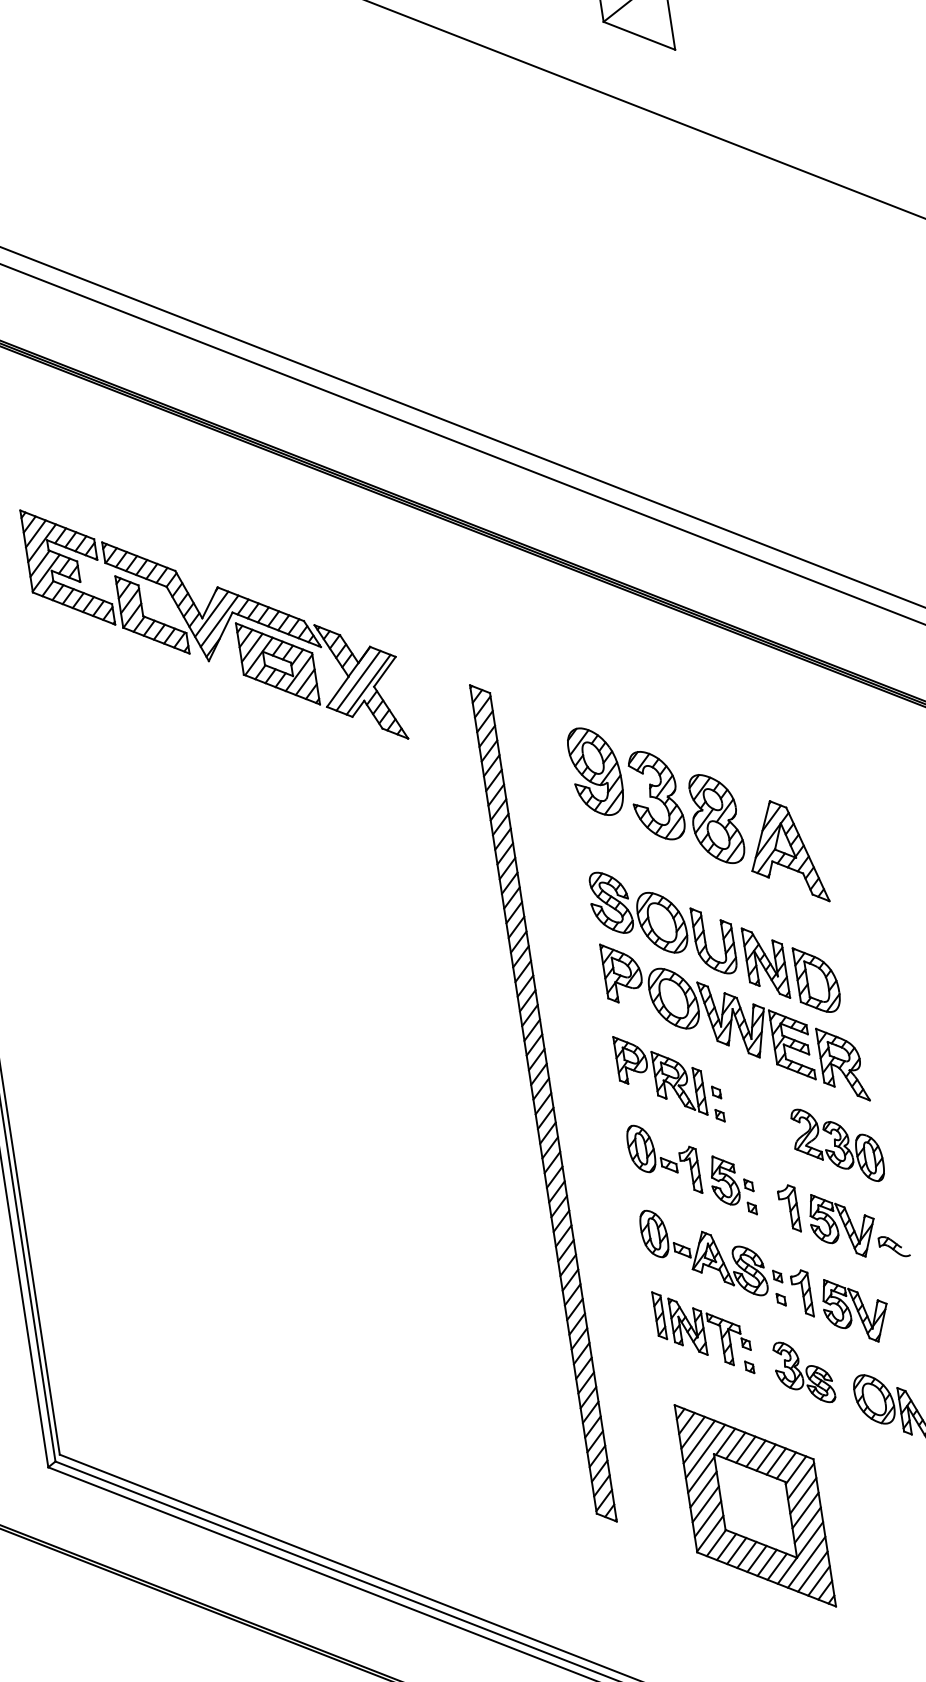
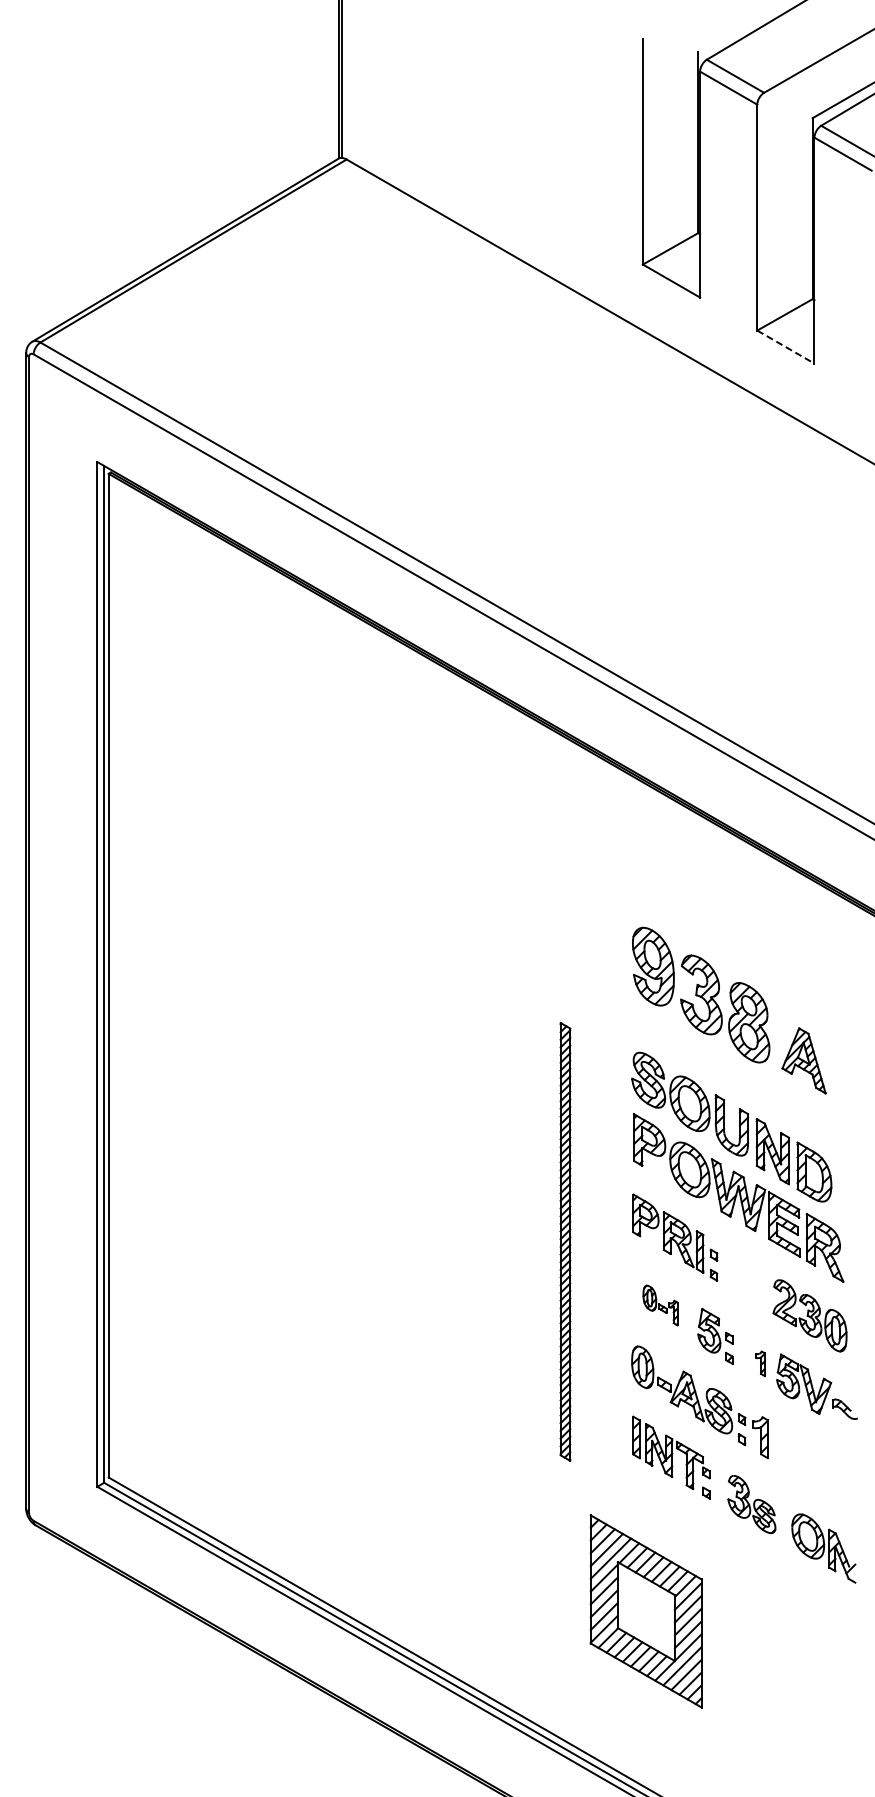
line: (640, 36) -> (786, 347), solid -> dashed
part: (214, 624) -> (348, 792), removed
part: (785, 852) -> (803, 1060), size x0.7
part: (543, 1102) -> (565, 1241), size x0.6
part: (663, 1159) -> (660, 1305), size x0.6
part: (789, 1208) -> (760, 1363), size x0.6
part: (856, 1309) -> (804, 1457), removed
part: (754, 1505) -> (645, 1611), moved

